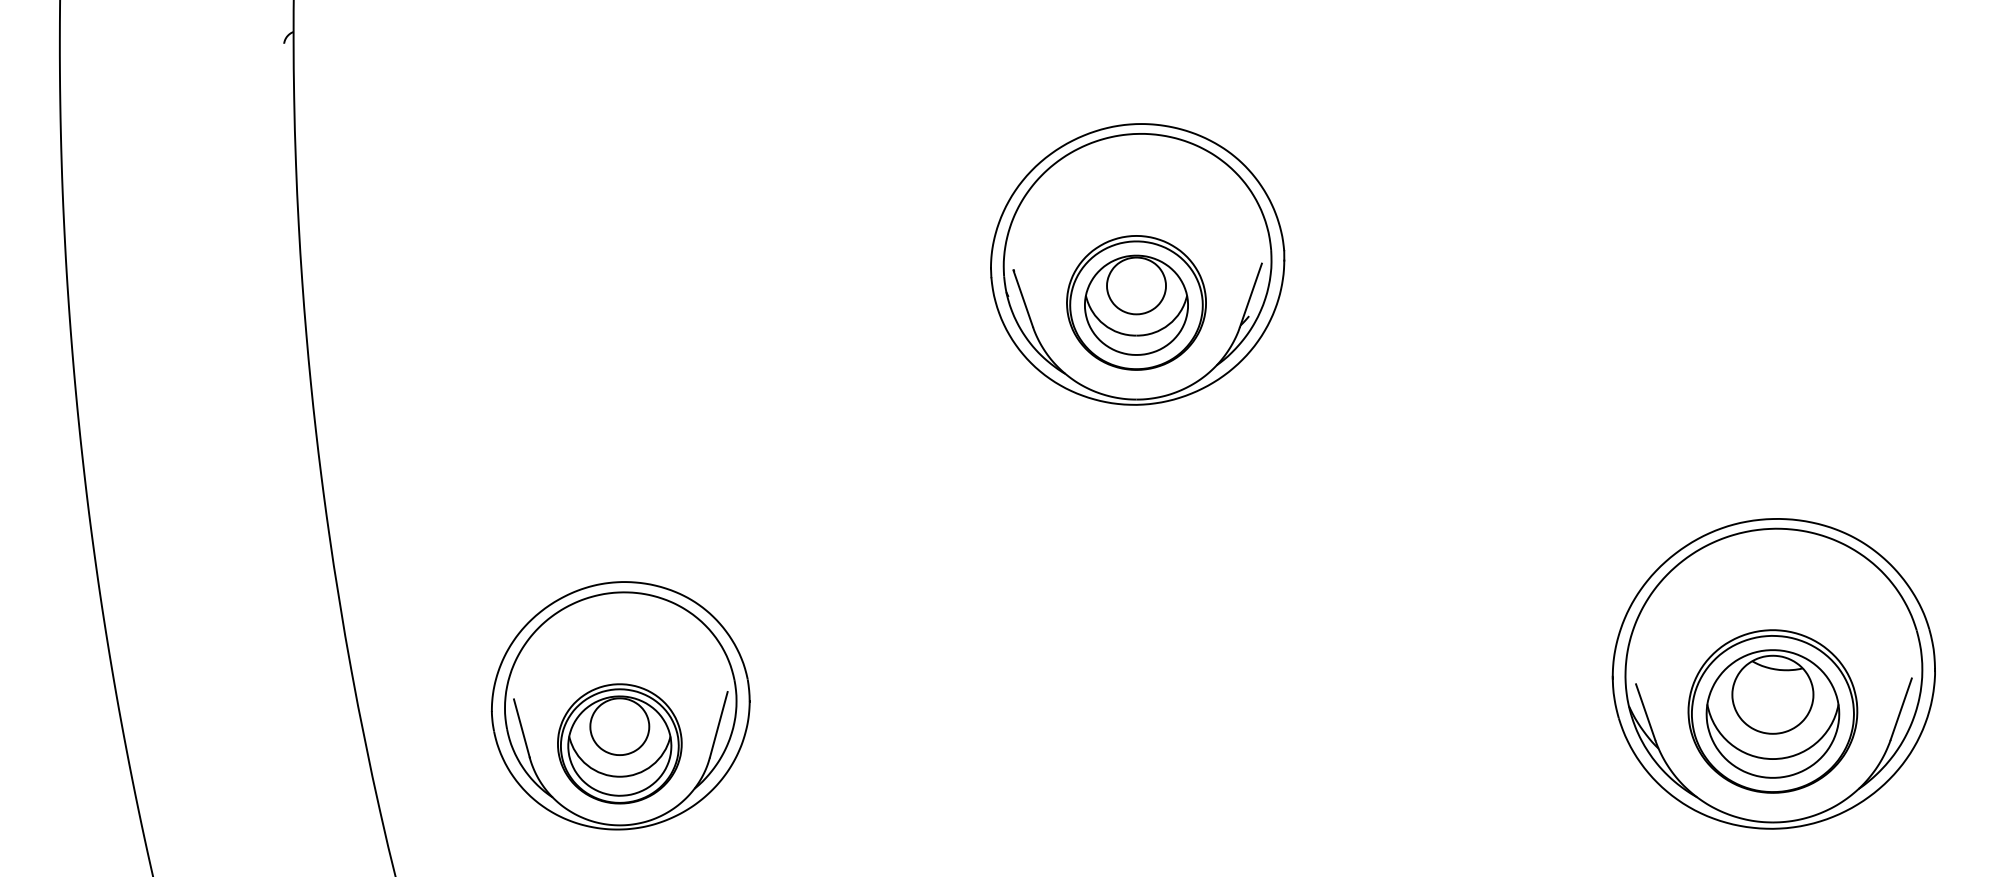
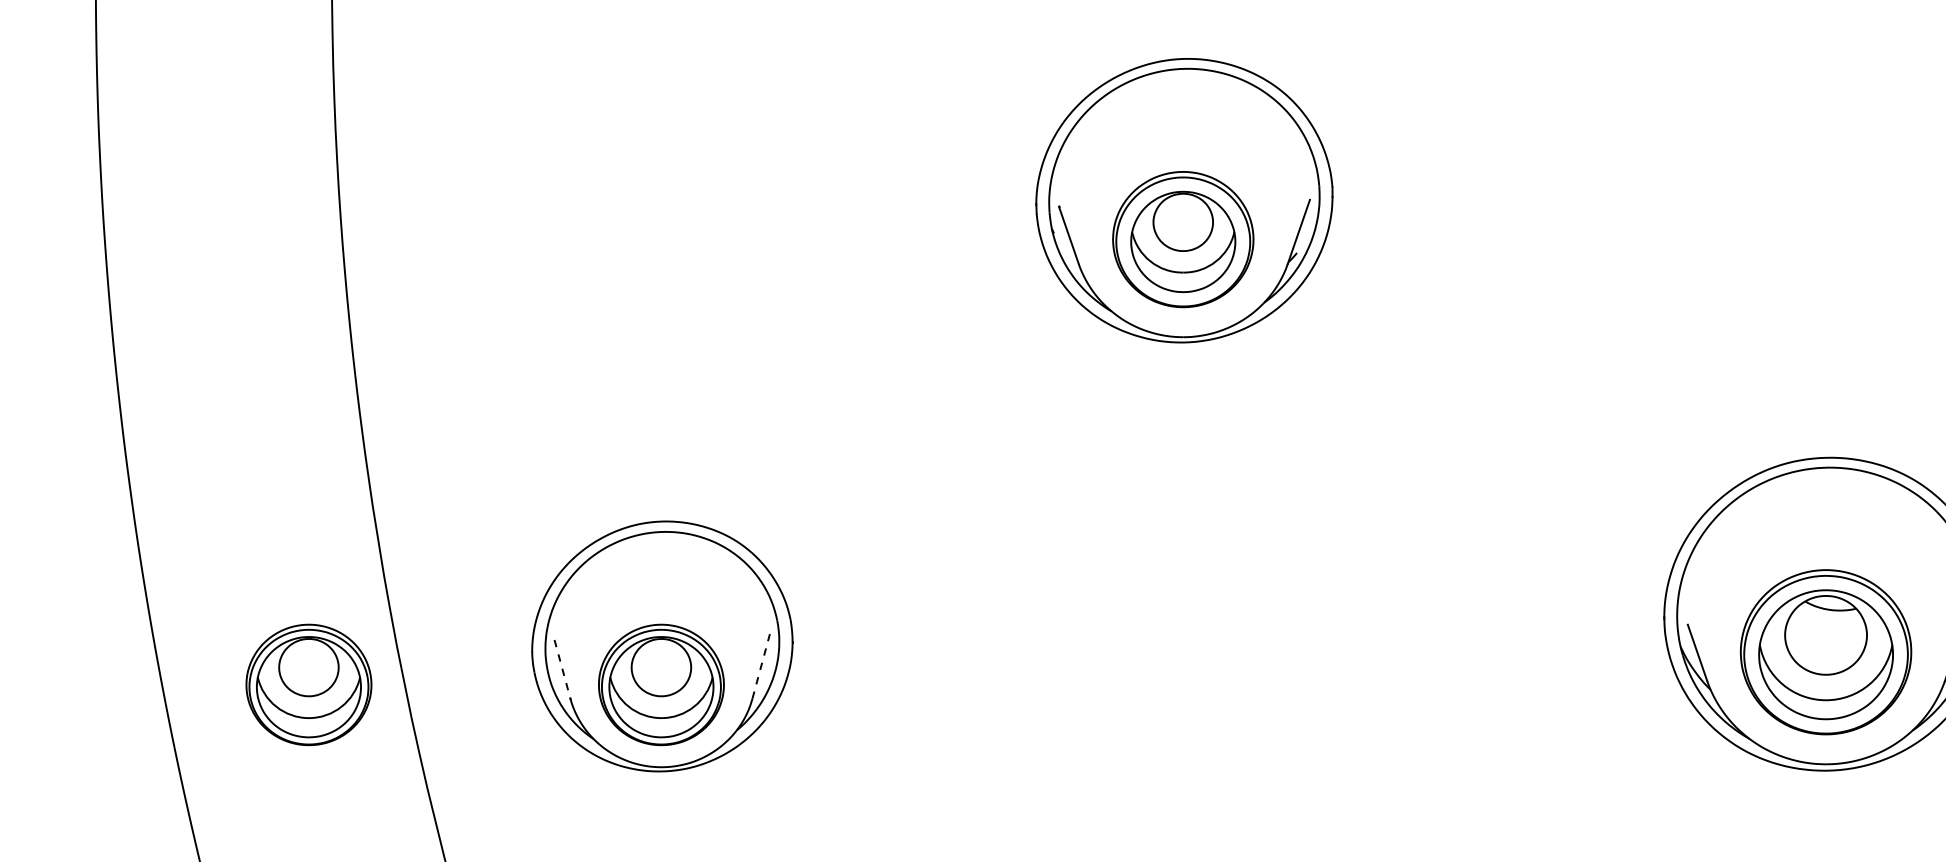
line: (718, 724) -> (761, 665), solid -> dashed
line: (522, 728) -> (563, 669), solid -> dashed
part: (270, 743) -> (308, 684), added

